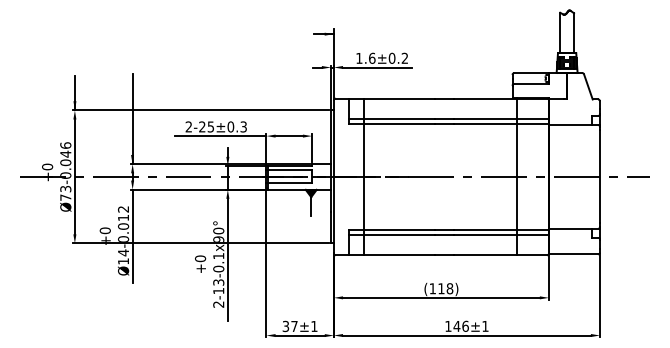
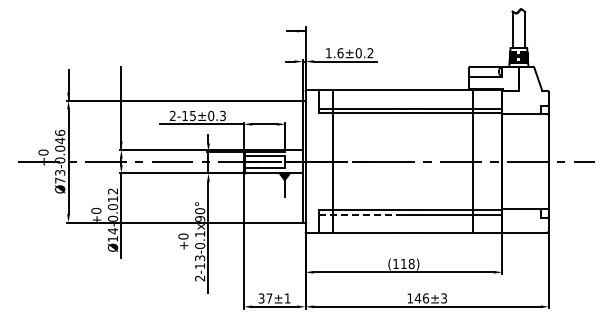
text: (201, 126) -> (184, 115), 2-25±0.3 -> 2-15±0.3
line: (391, 234) -> (358, 214), solid -> dashed
text: (485, 326) -> (444, 298), 146±1 -> 146±3

